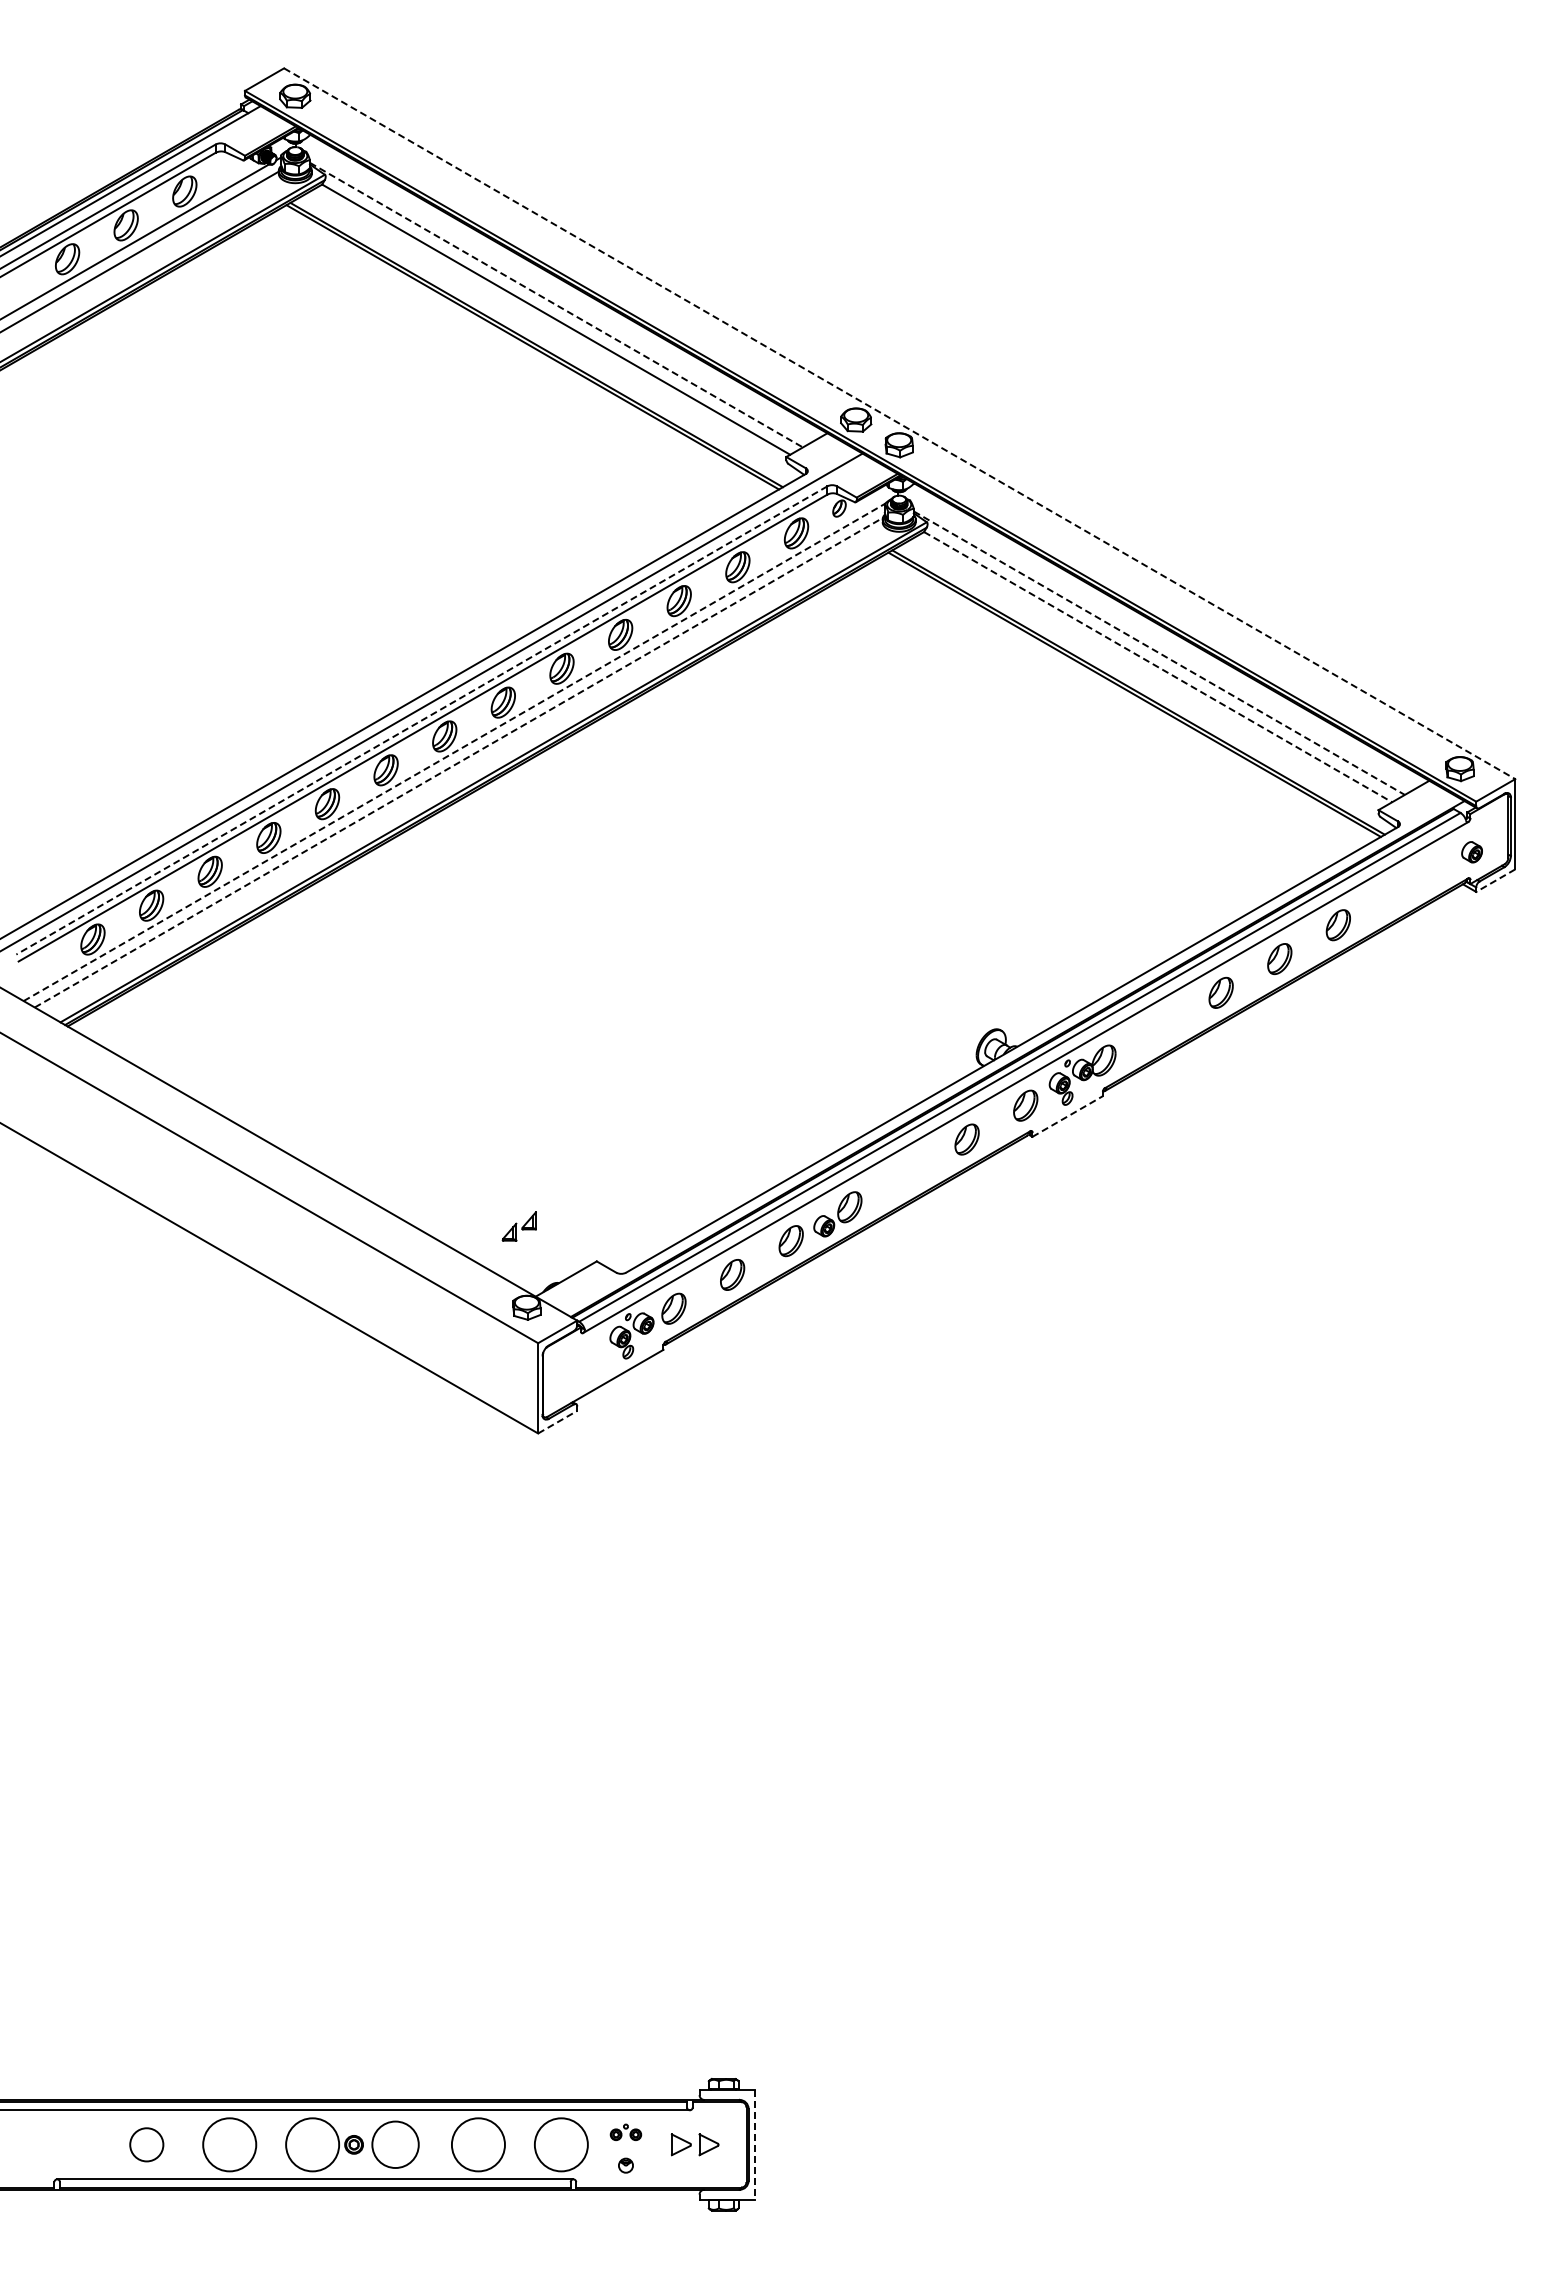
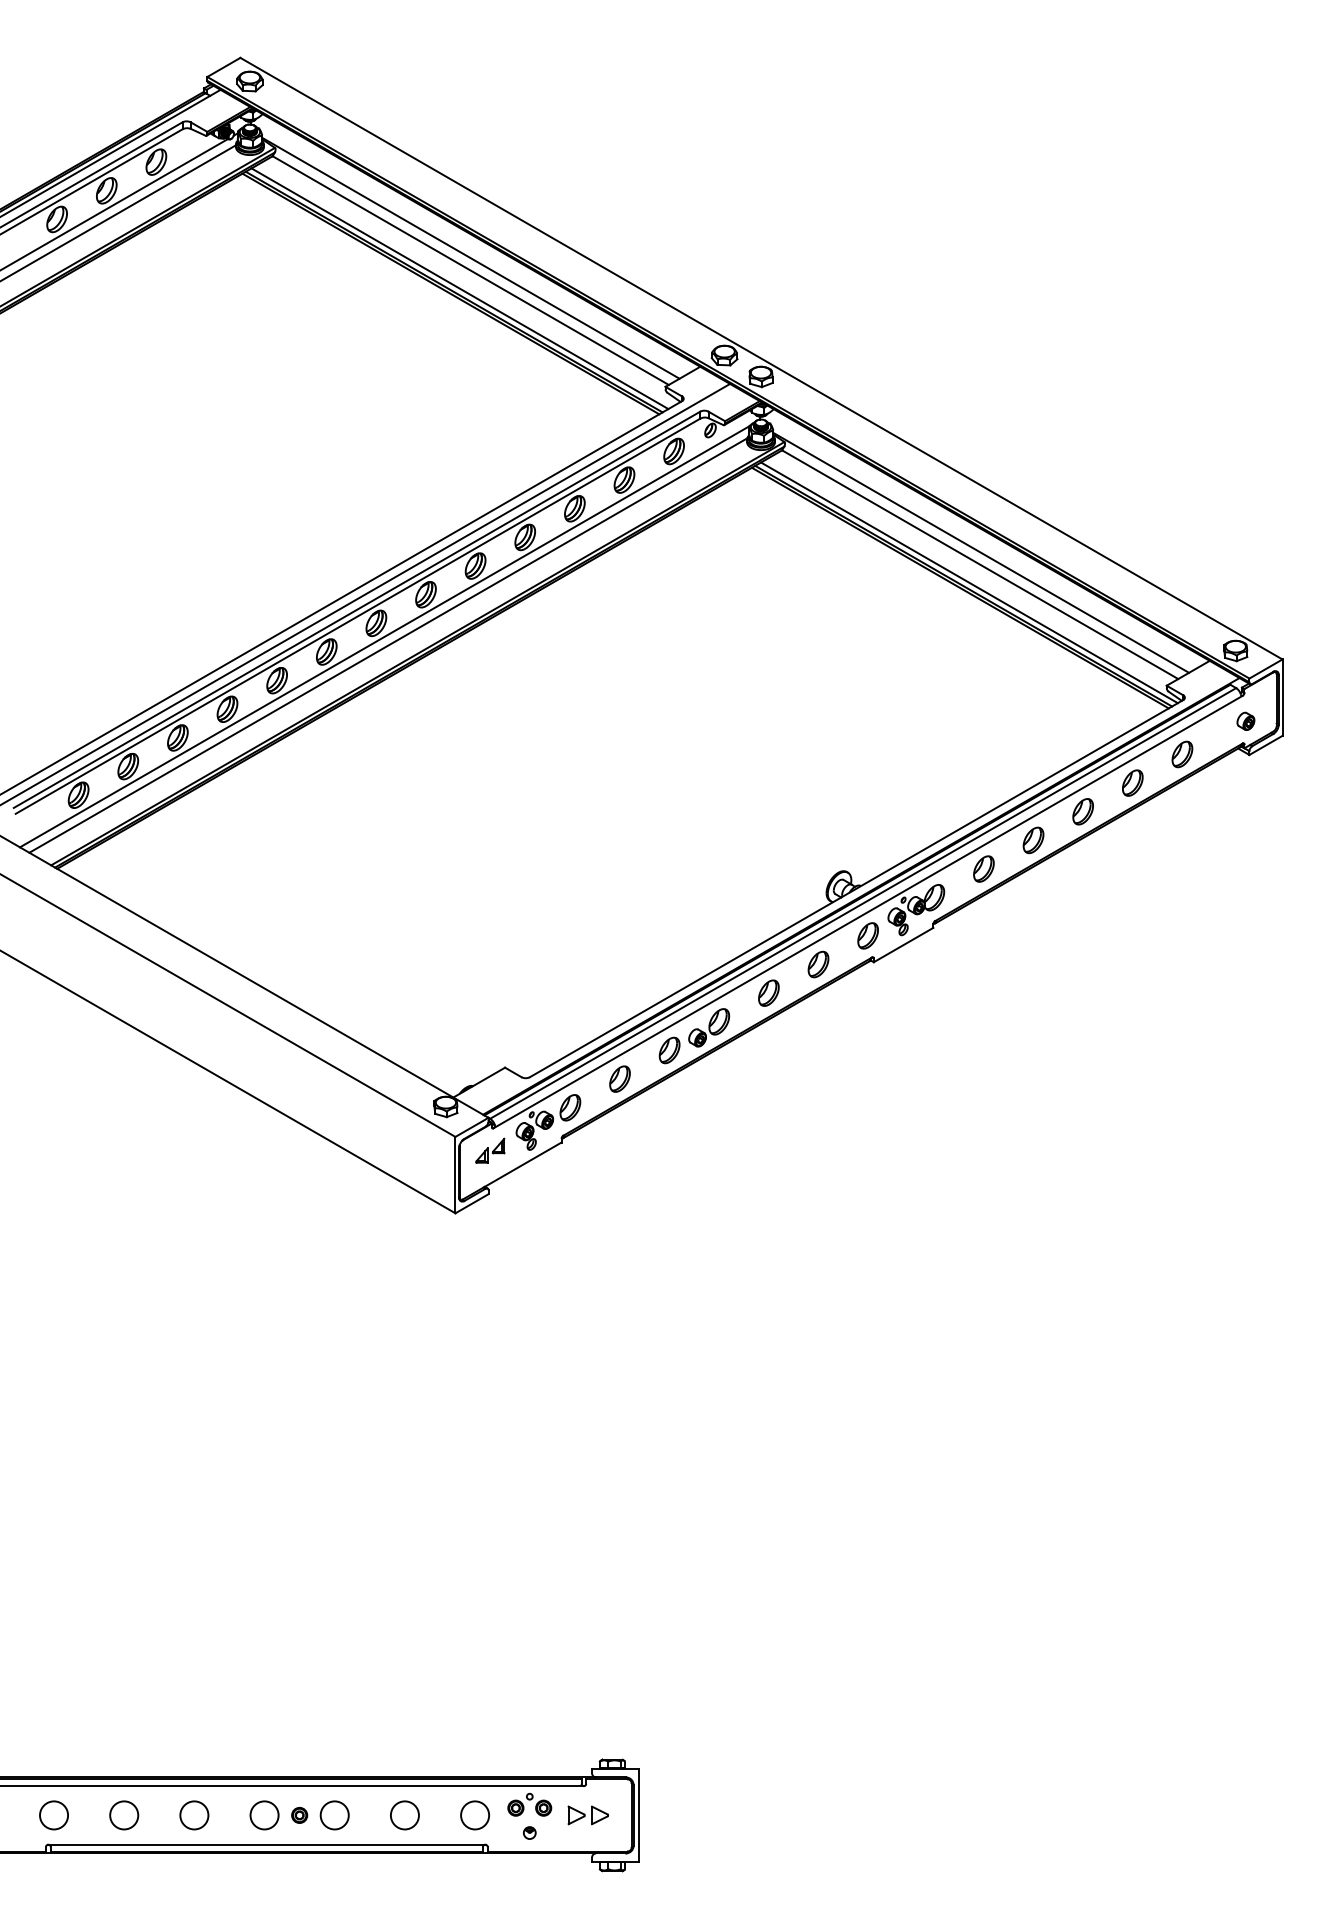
line: (556, 305) -> (470, 258), dashed -> solid
line: (543, 340) -> (459, 288), added
line: (899, 423) -> (761, 358), dashed -> solid
line: (1159, 653) -> (981, 553), dashed -> solid
line: (1158, 667) -> (980, 564), dashed -> solid
line: (1145, 688) -> (969, 582), added
line: (421, 720) -> (356, 609), dashed -> solid
line: (454, 752) -> (384, 636), dashed -> solid
line: (458, 762) -> (388, 645), dashed -> solid
line: (1495, 880) -> (1265, 745), dashed -> solid
part: (1396, 891) -> (1181, 754), added
part: (1162, 1026) -> (983, 868), added
line: (1067, 1116) -> (903, 945), dashed -> solid
part: (908, 1173) -> (768, 993), added
part: (518, 1226) -> (489, 1150), moved
line: (557, 1422) -> (471, 1204), dashed -> solid
part: (625, 2132) -> (529, 1804), size x1.67
circle: (63, 2144) -> (53, 1815), added
circle: (229, 2144) -> (194, 1815), size x0.62
circle: (312, 2144) -> (264, 1815), size x0.62
circle: (395, 2144) -> (334, 1815), size x0.71
circle: (478, 2144) -> (404, 1815), size x0.62
circle: (560, 2144) -> (474, 1815), size x0.62
line: (754, 2145) -> (638, 1815), dashed -> solid

